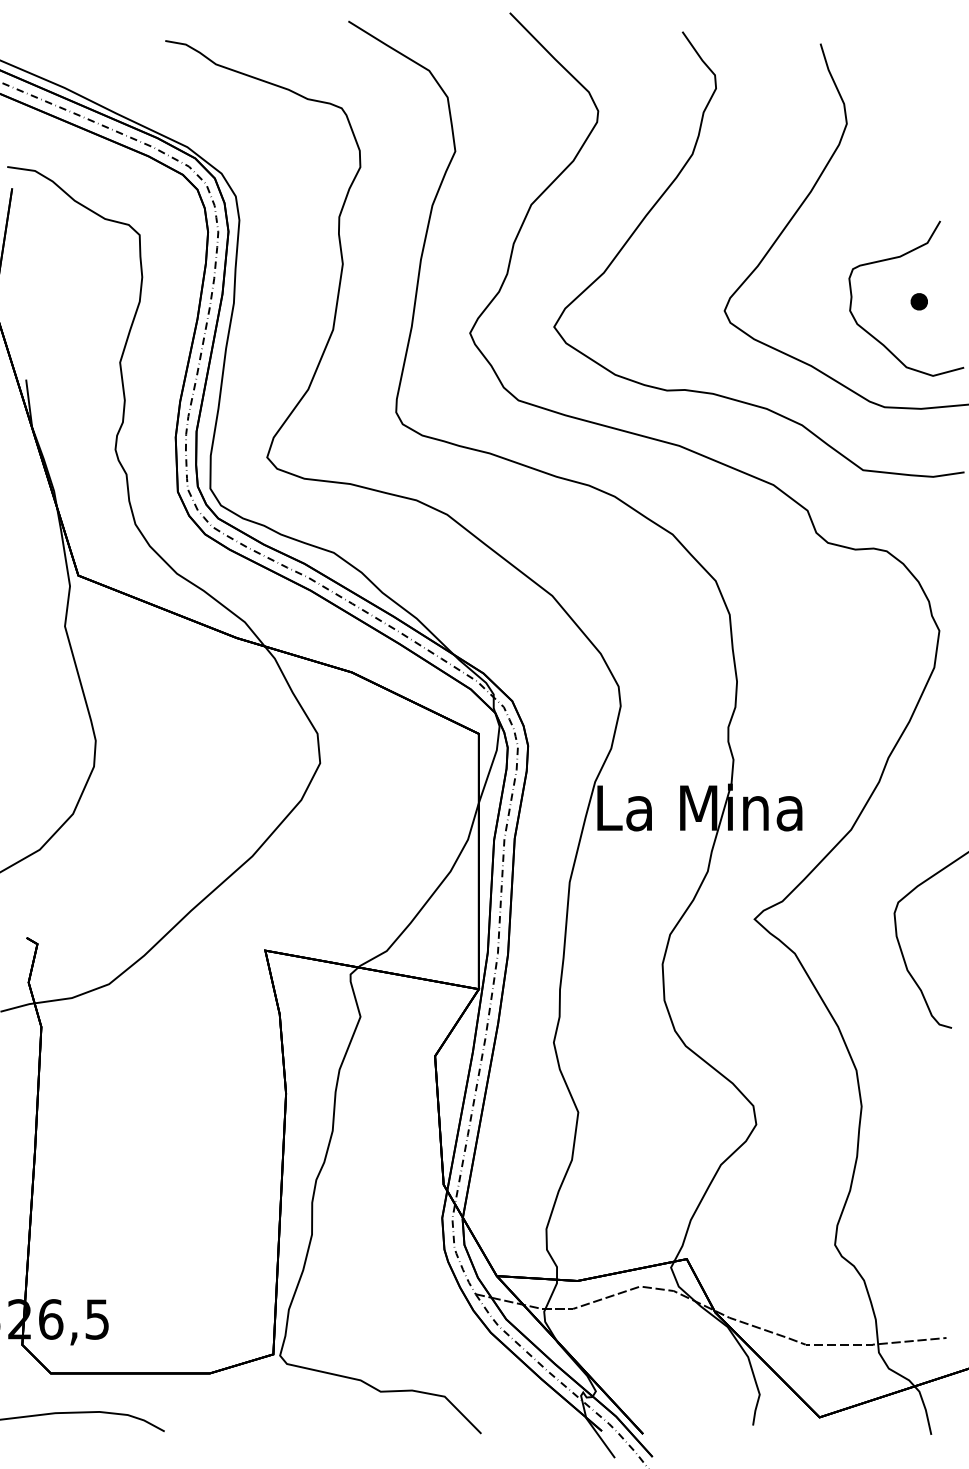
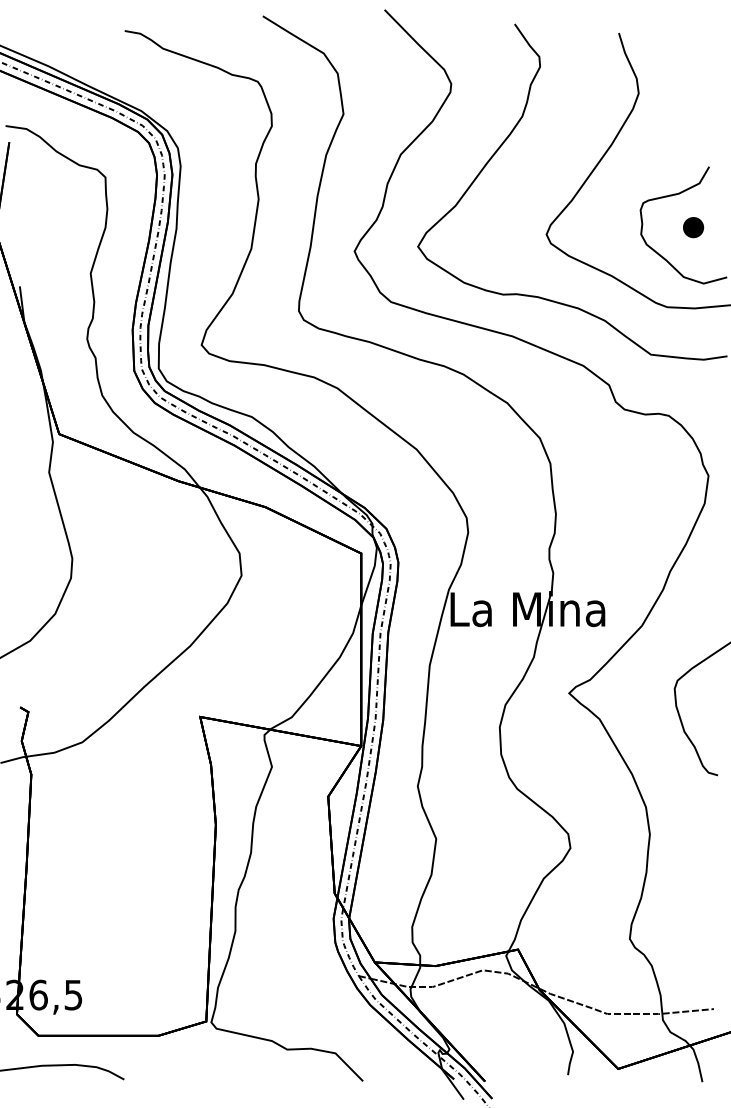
part: (918, 301) -> (692, 227), size x1.6

